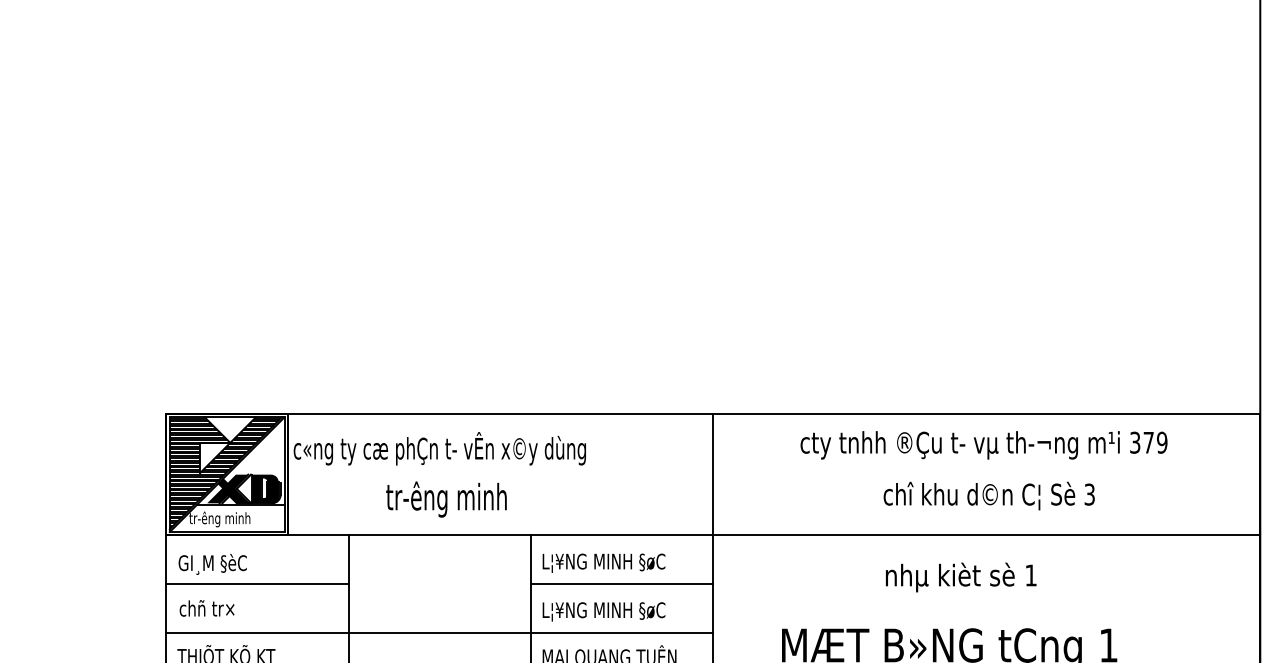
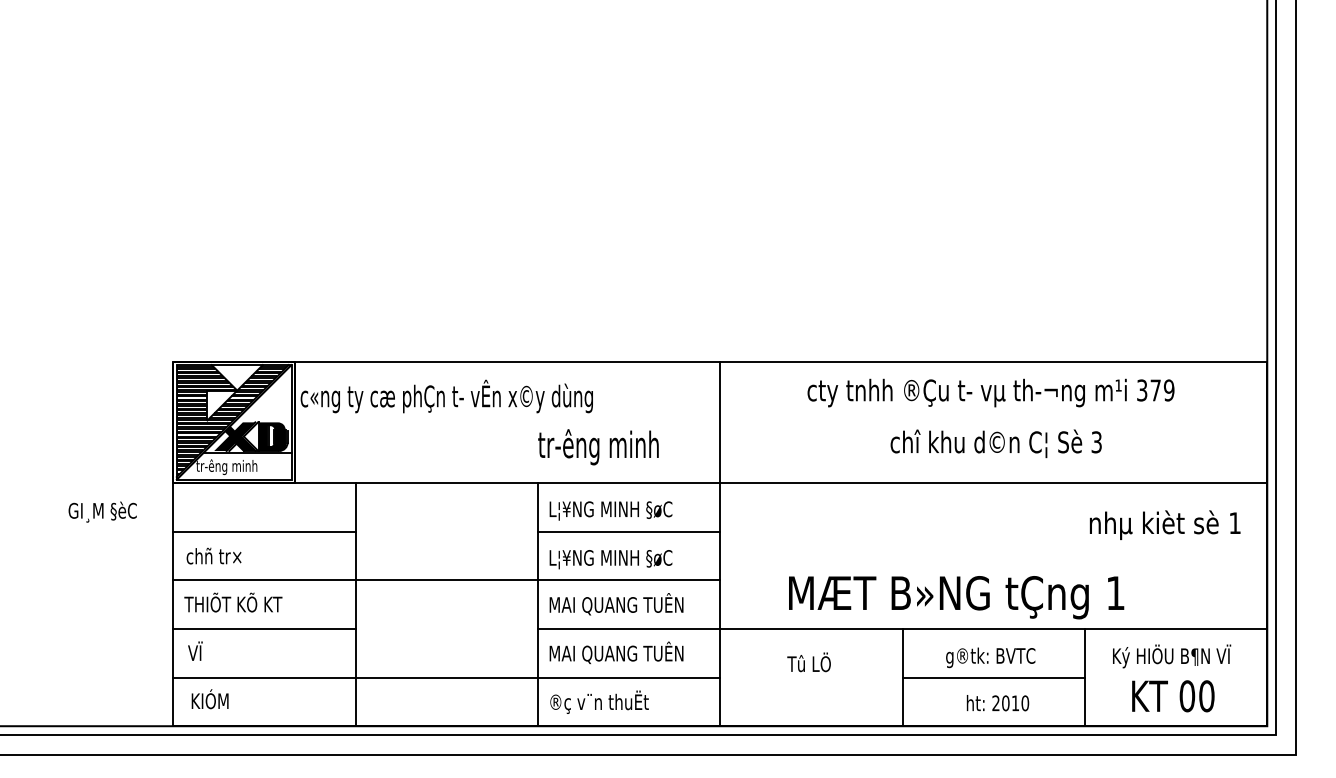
text: (446, 499) -> (598, 447), moved
text: (212, 563) -> (102, 511), moved
text: (961, 576) -> (1165, 524), moved

